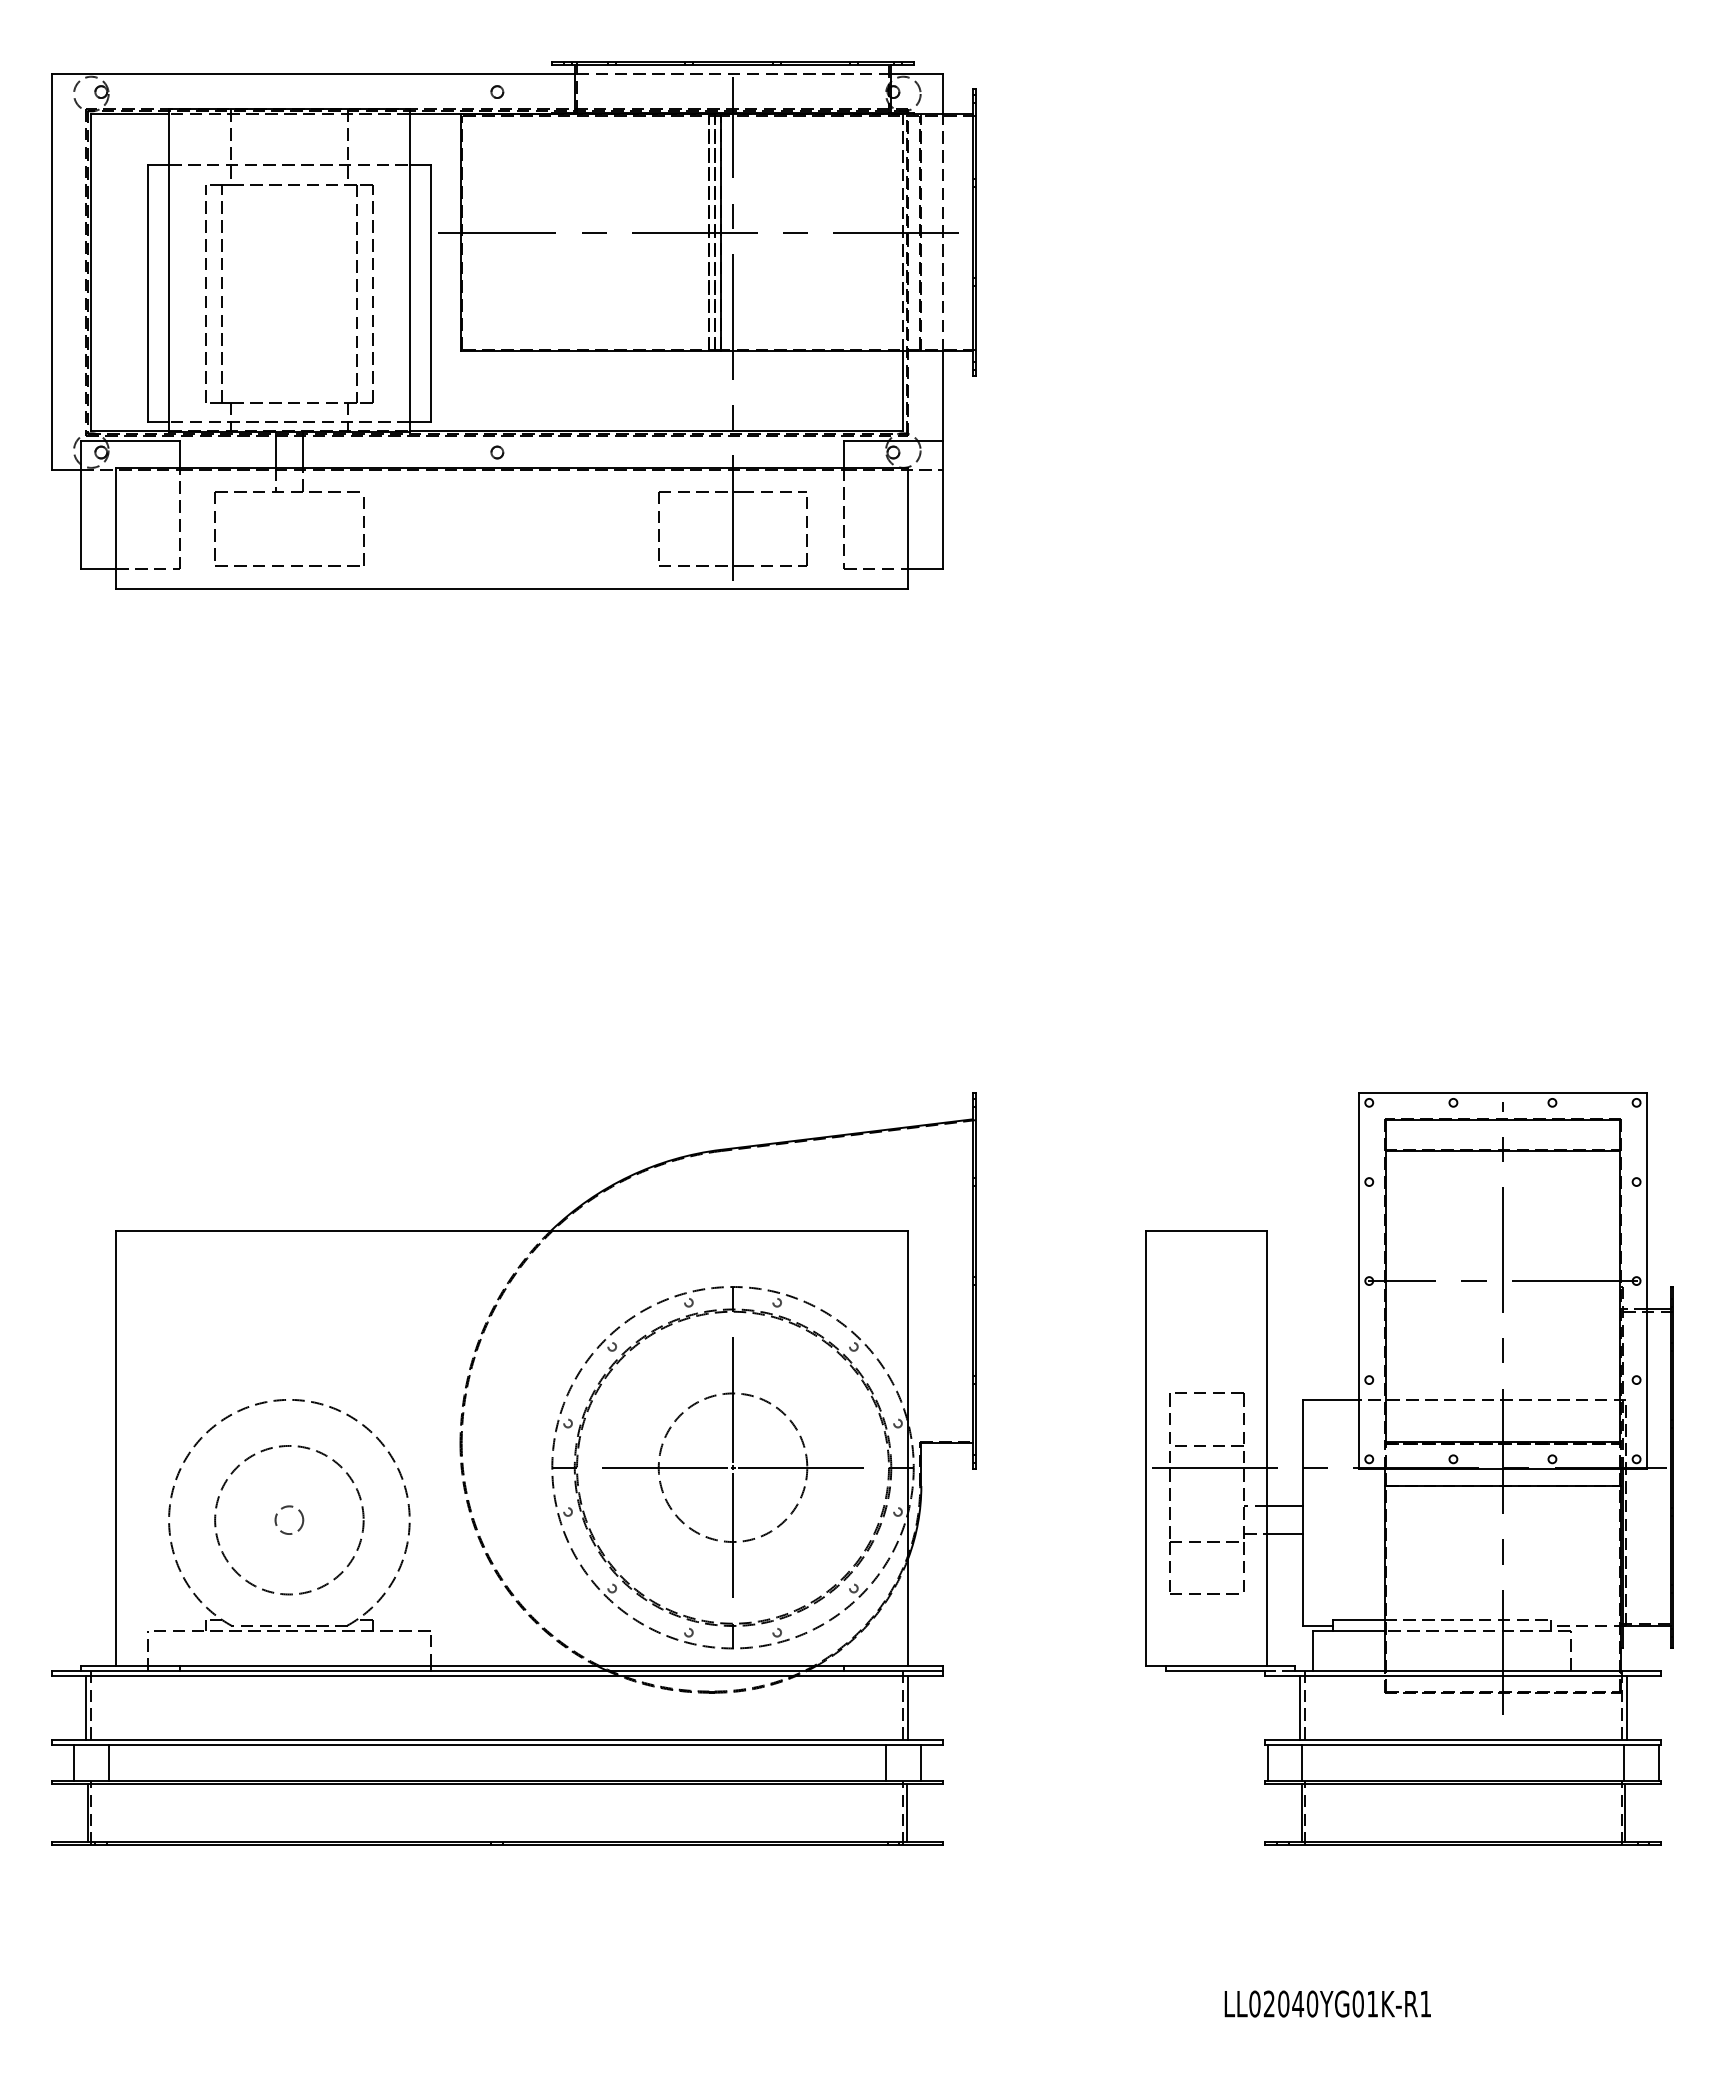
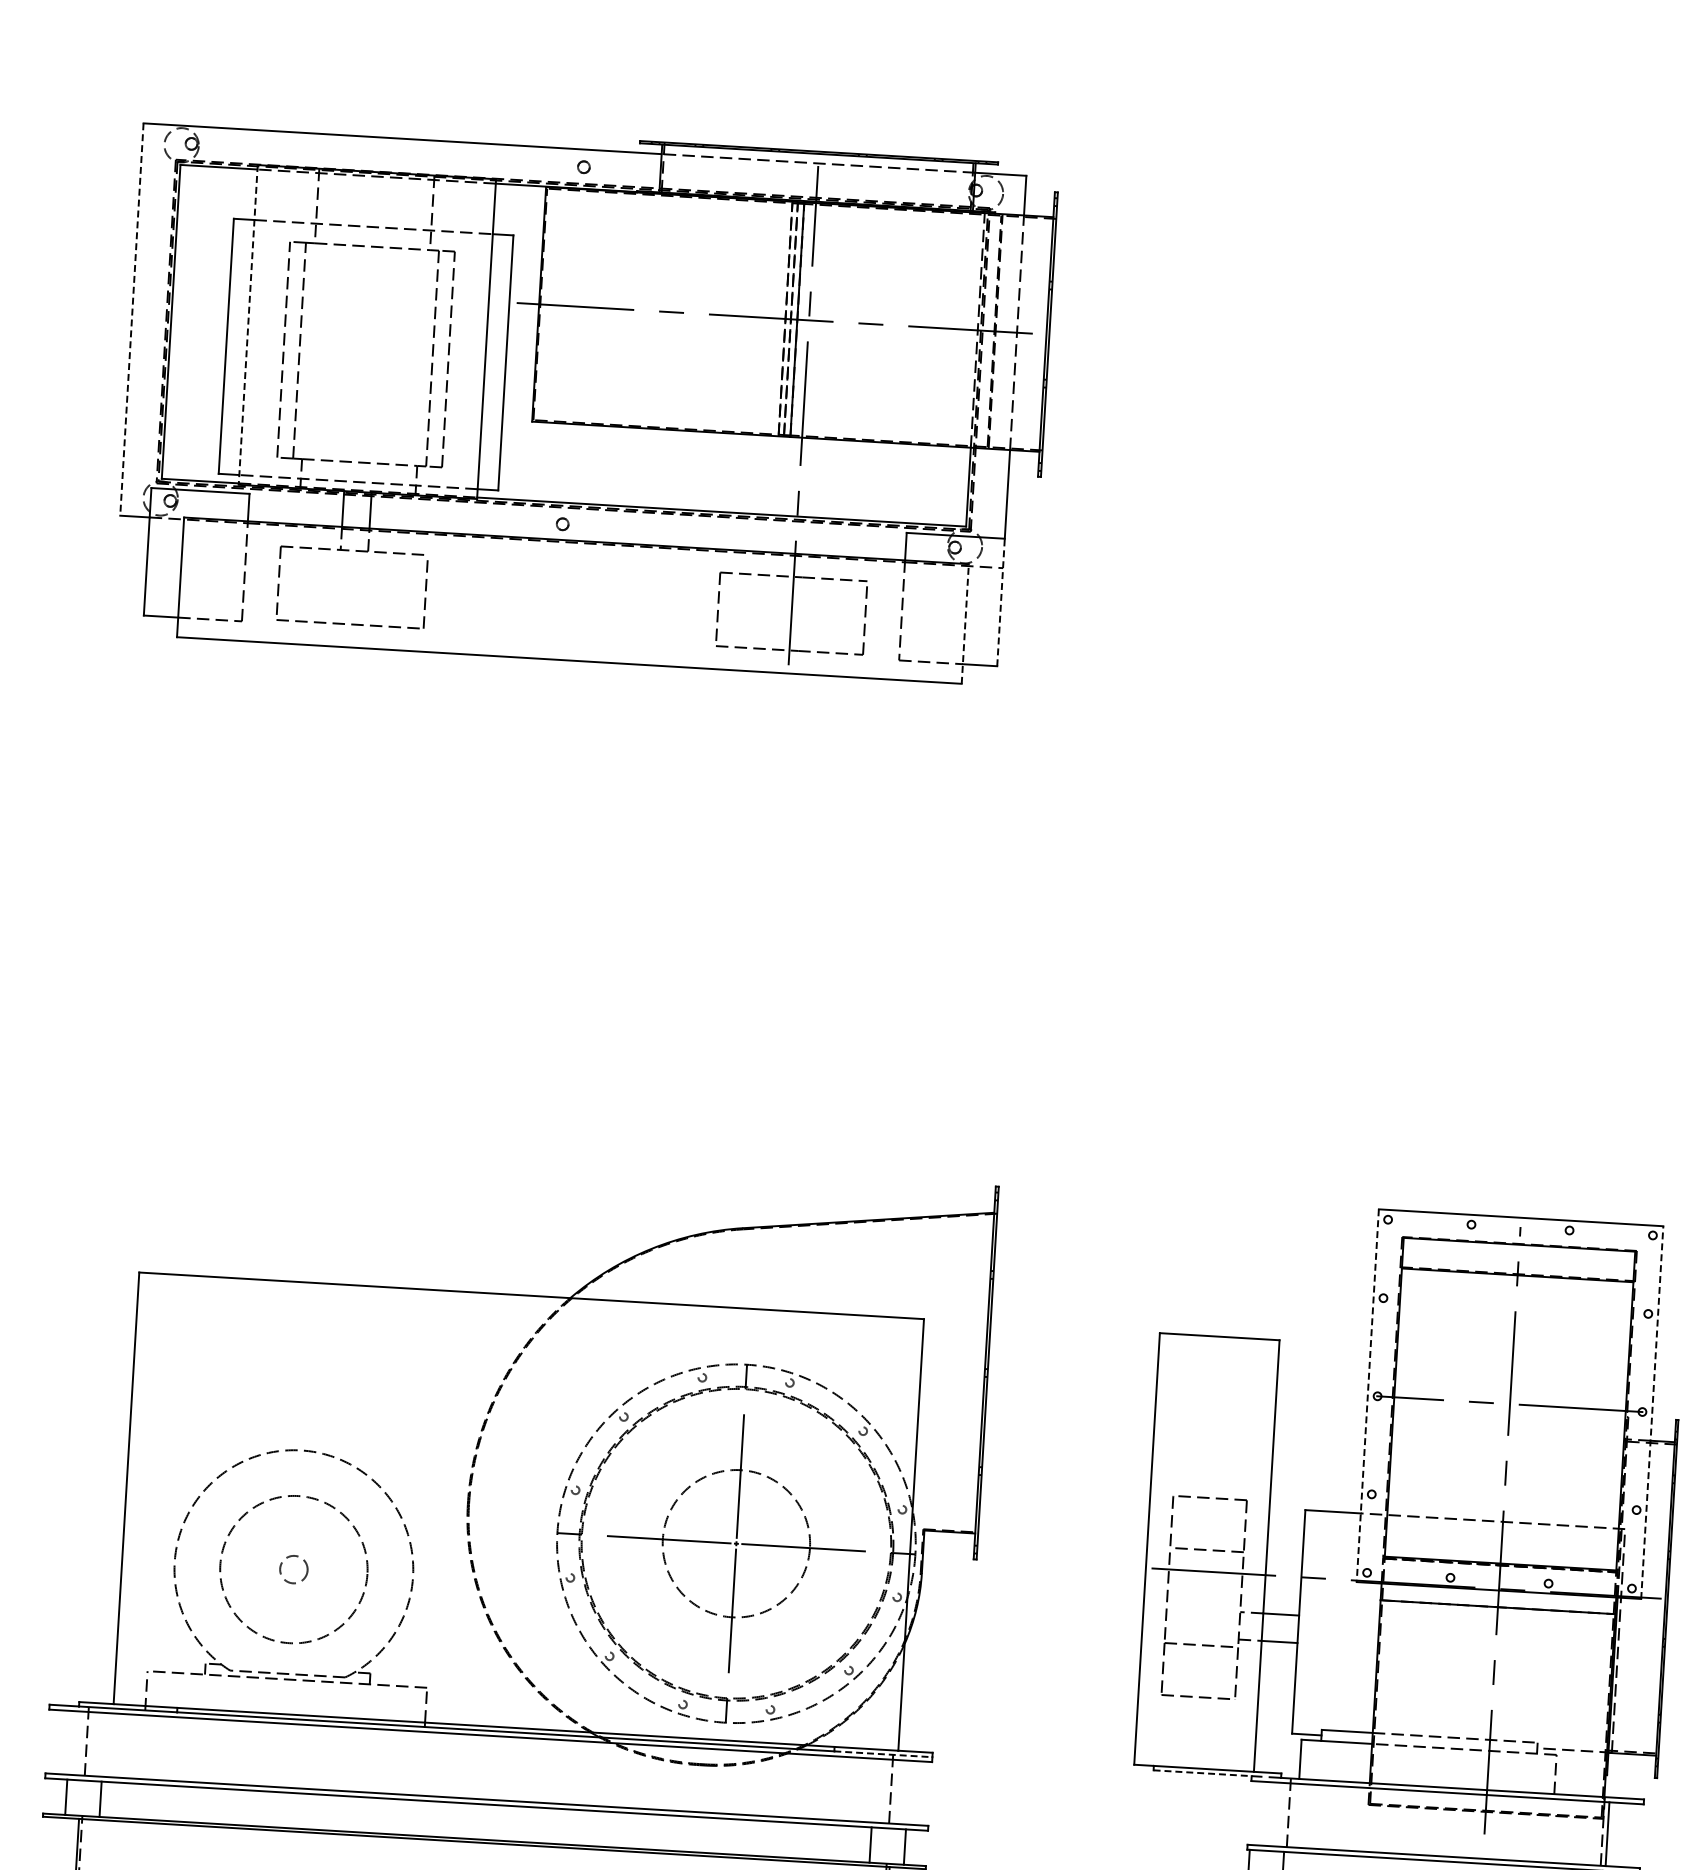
line: (169, 271) -> (248, 325), solid -> dashed
line: (51, 272) -> (131, 319), solid -> dashed
line: (942, 504) -> (1000, 601), solid -> dashed
line: (908, 528) -> (965, 623), solid -> dashed
line: (1646, 1280) -> (1652, 1412), solid -> dashed
line: (1359, 1281) -> (1367, 1396), solid -> dashed
line: (893, 1670) -> (883, 1754), solid -> dashed
line: (1215, 1670) -> (1202, 1772), solid -> dashed
line: (86, 1707) -> (81, 1743), removed
line: (908, 1707) -> (896, 1791), removed
line: (1299, 1707) -> (1283, 1814), removed

